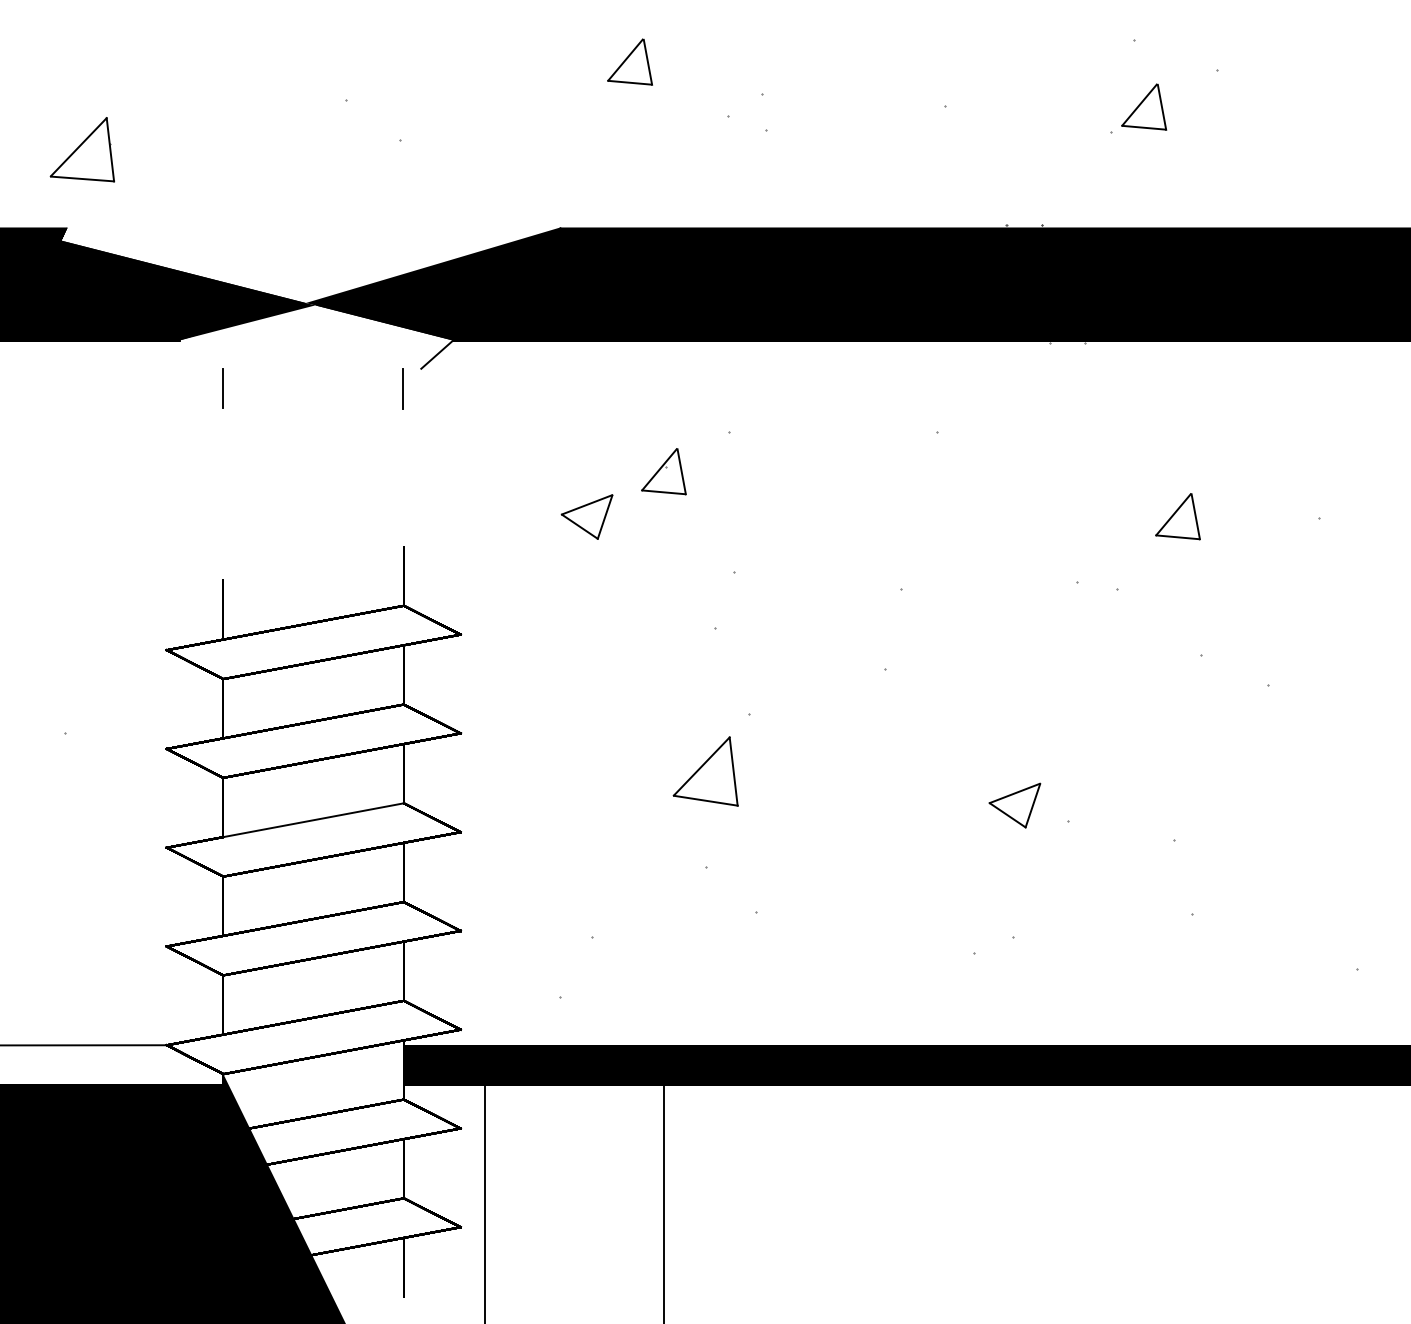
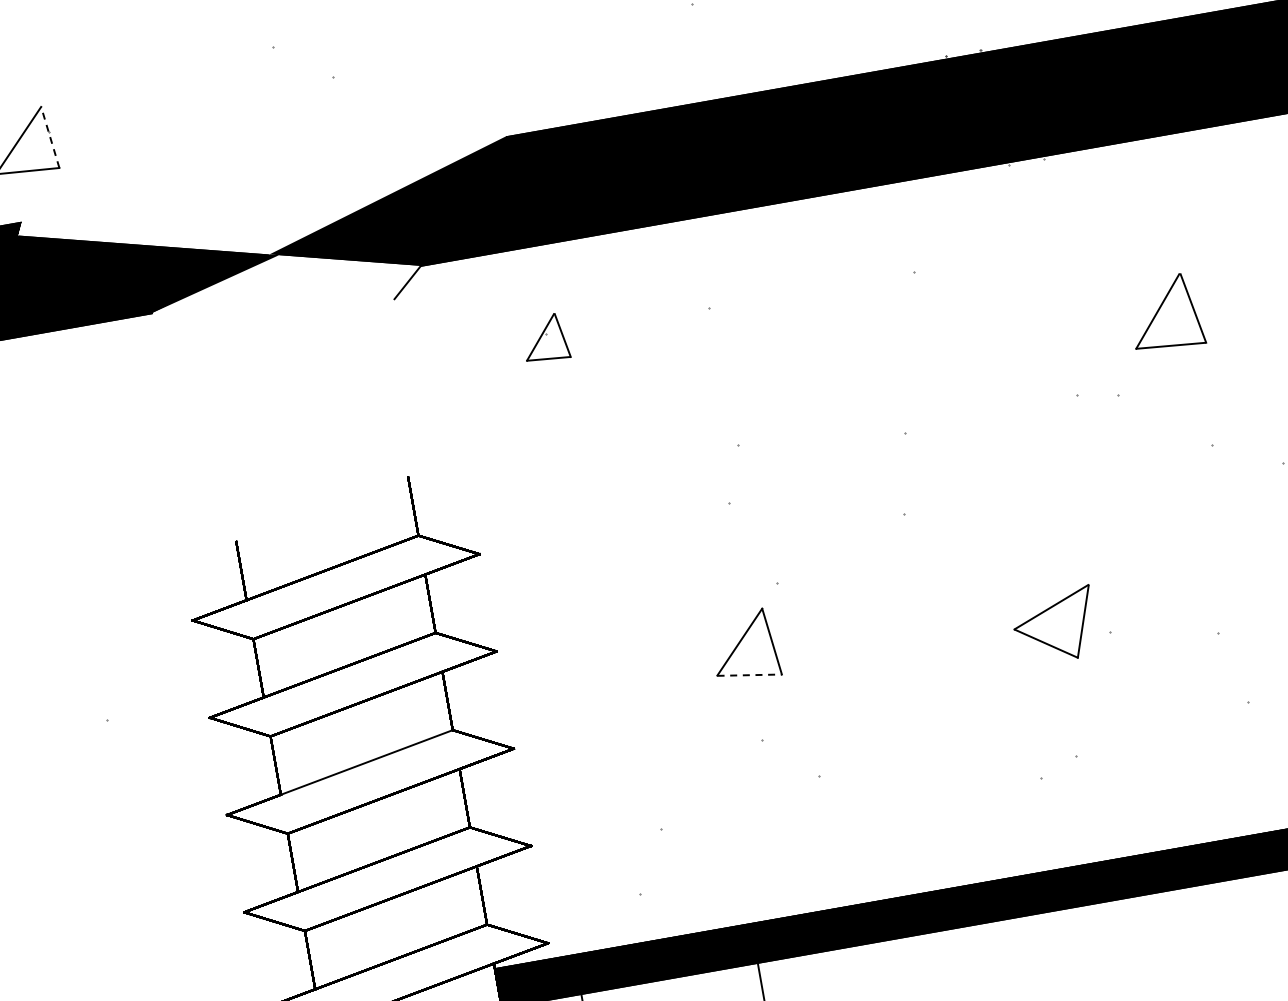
line: (110, 149) -> (50, 137), solid -> dashed
line: (223, 388) -> (203, 352), removed
line: (402, 388) -> (379, 321), removed
part: (663, 471) -> (544, 338), moved
part: (586, 516) -> (582, 415), removed
part: (1177, 516) -> (1164, 313), size x1.6
line: (706, 800) -> (750, 674), solid -> dashed
part: (1014, 805) -> (1054, 626), size x1.6

